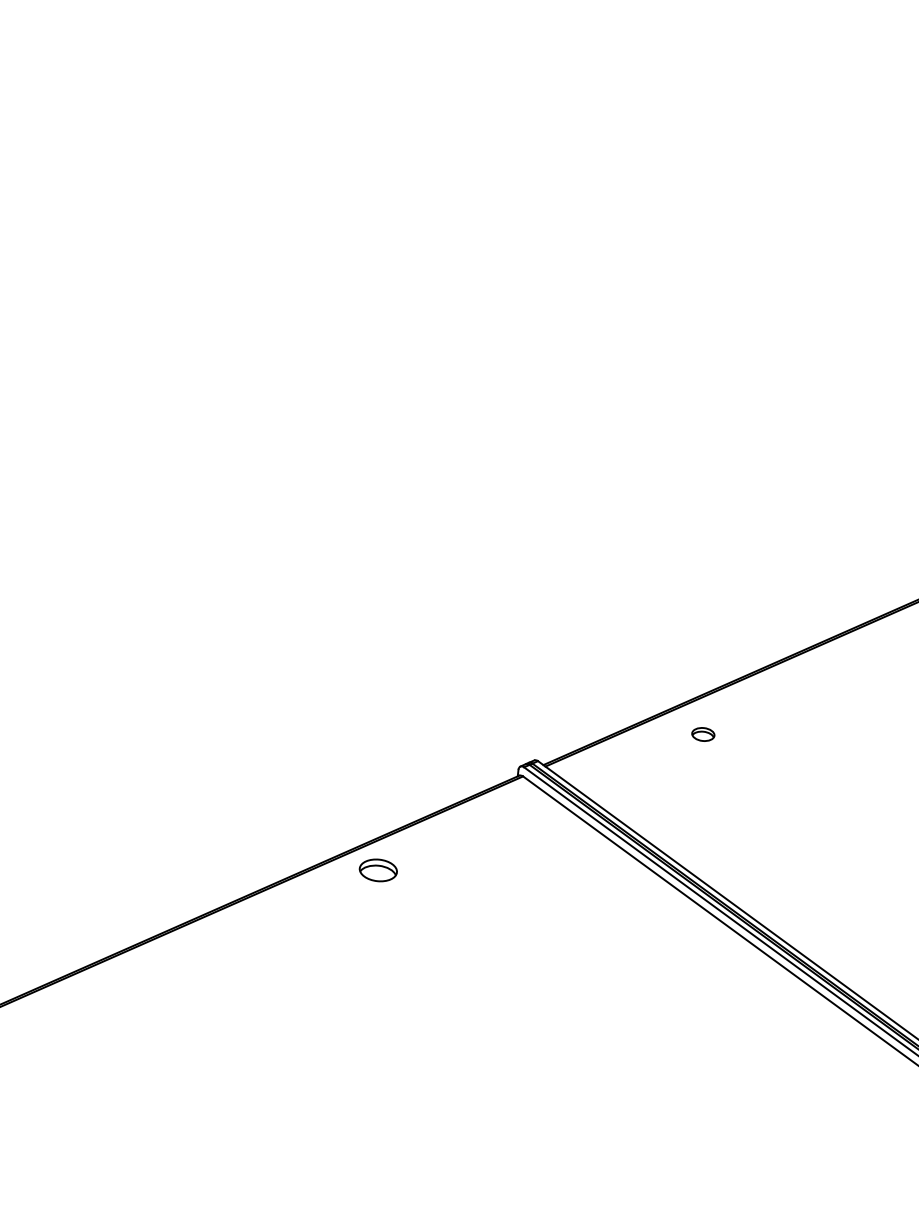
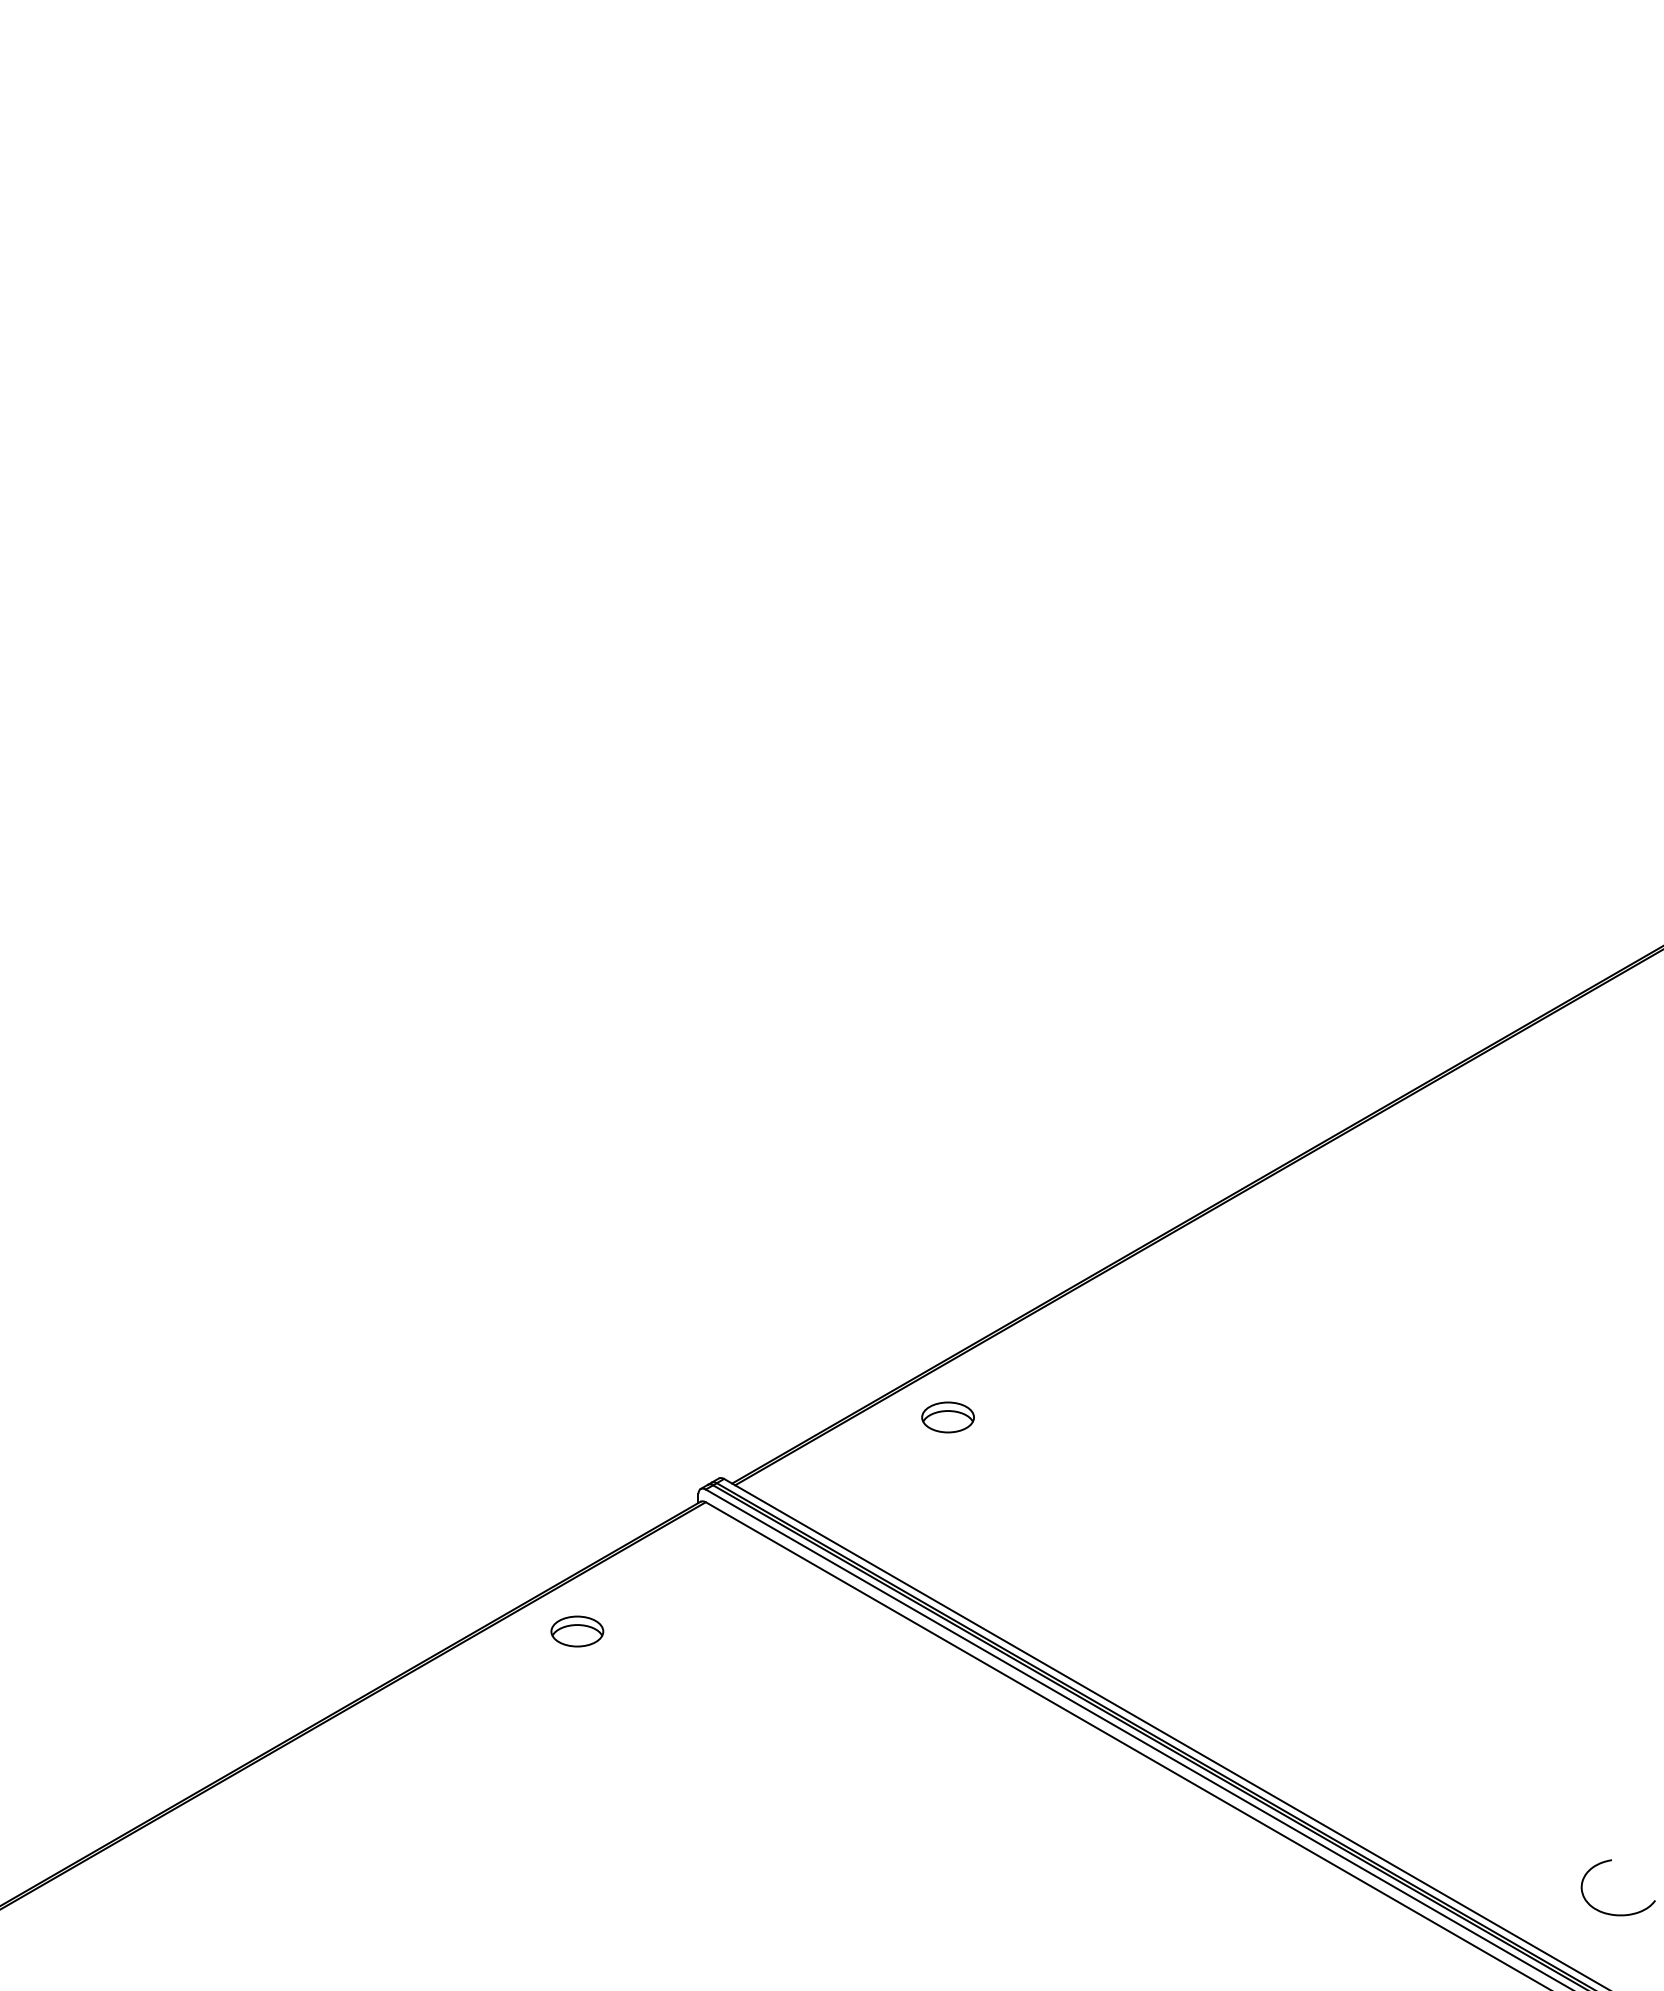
part: (702, 734) -> (947, 1417), size x1.67
part: (378, 870) -> (577, 1631), moved

